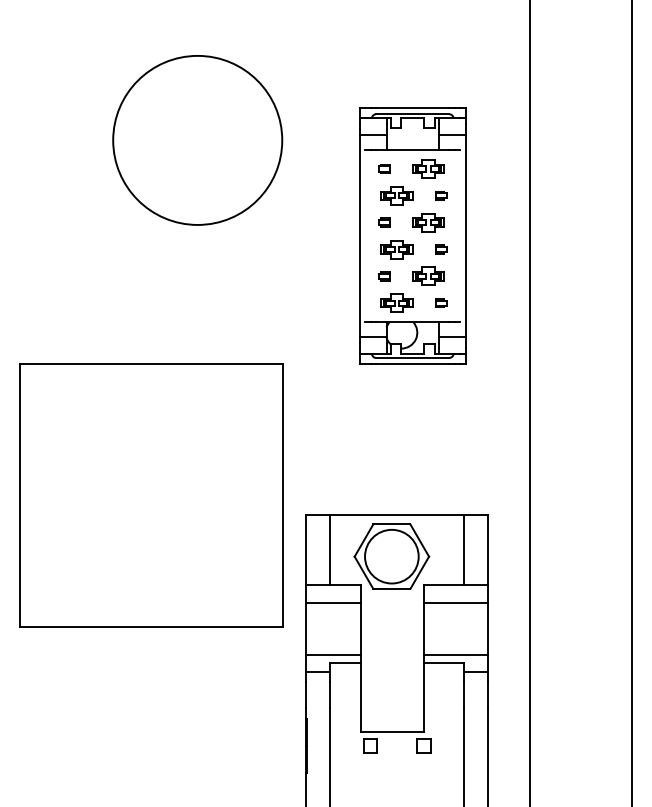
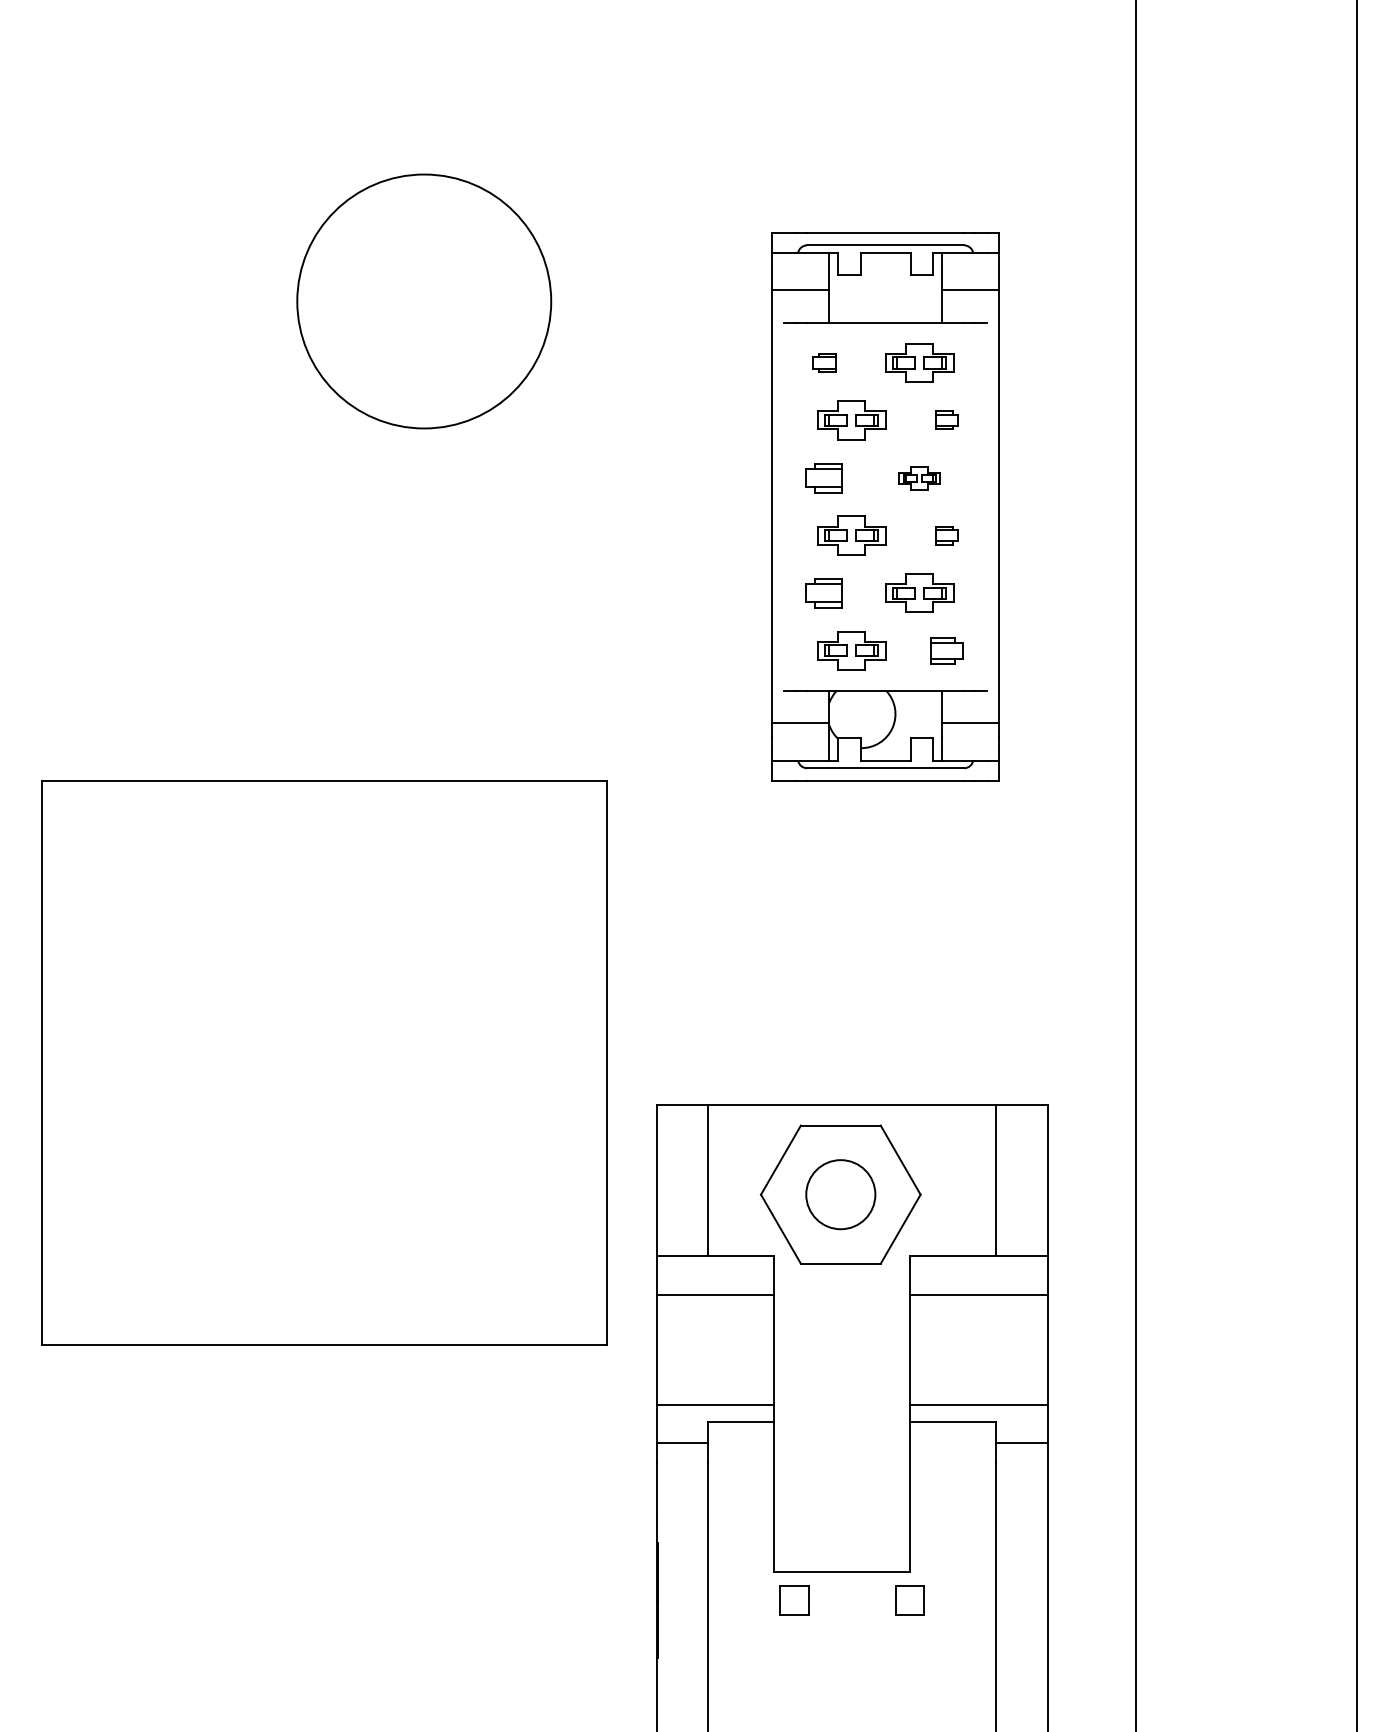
circle: (197, 139) -> (423, 299), size x0.7
part: (384, 222) -> (825, 477), size x1.6
part: (428, 222) -> (919, 477), size x0.6
part: (384, 276) -> (825, 593), size x1.6
part: (441, 302) -> (947, 649), size x1.4
circle: (391, 556) -> (840, 1194), size x0.6

